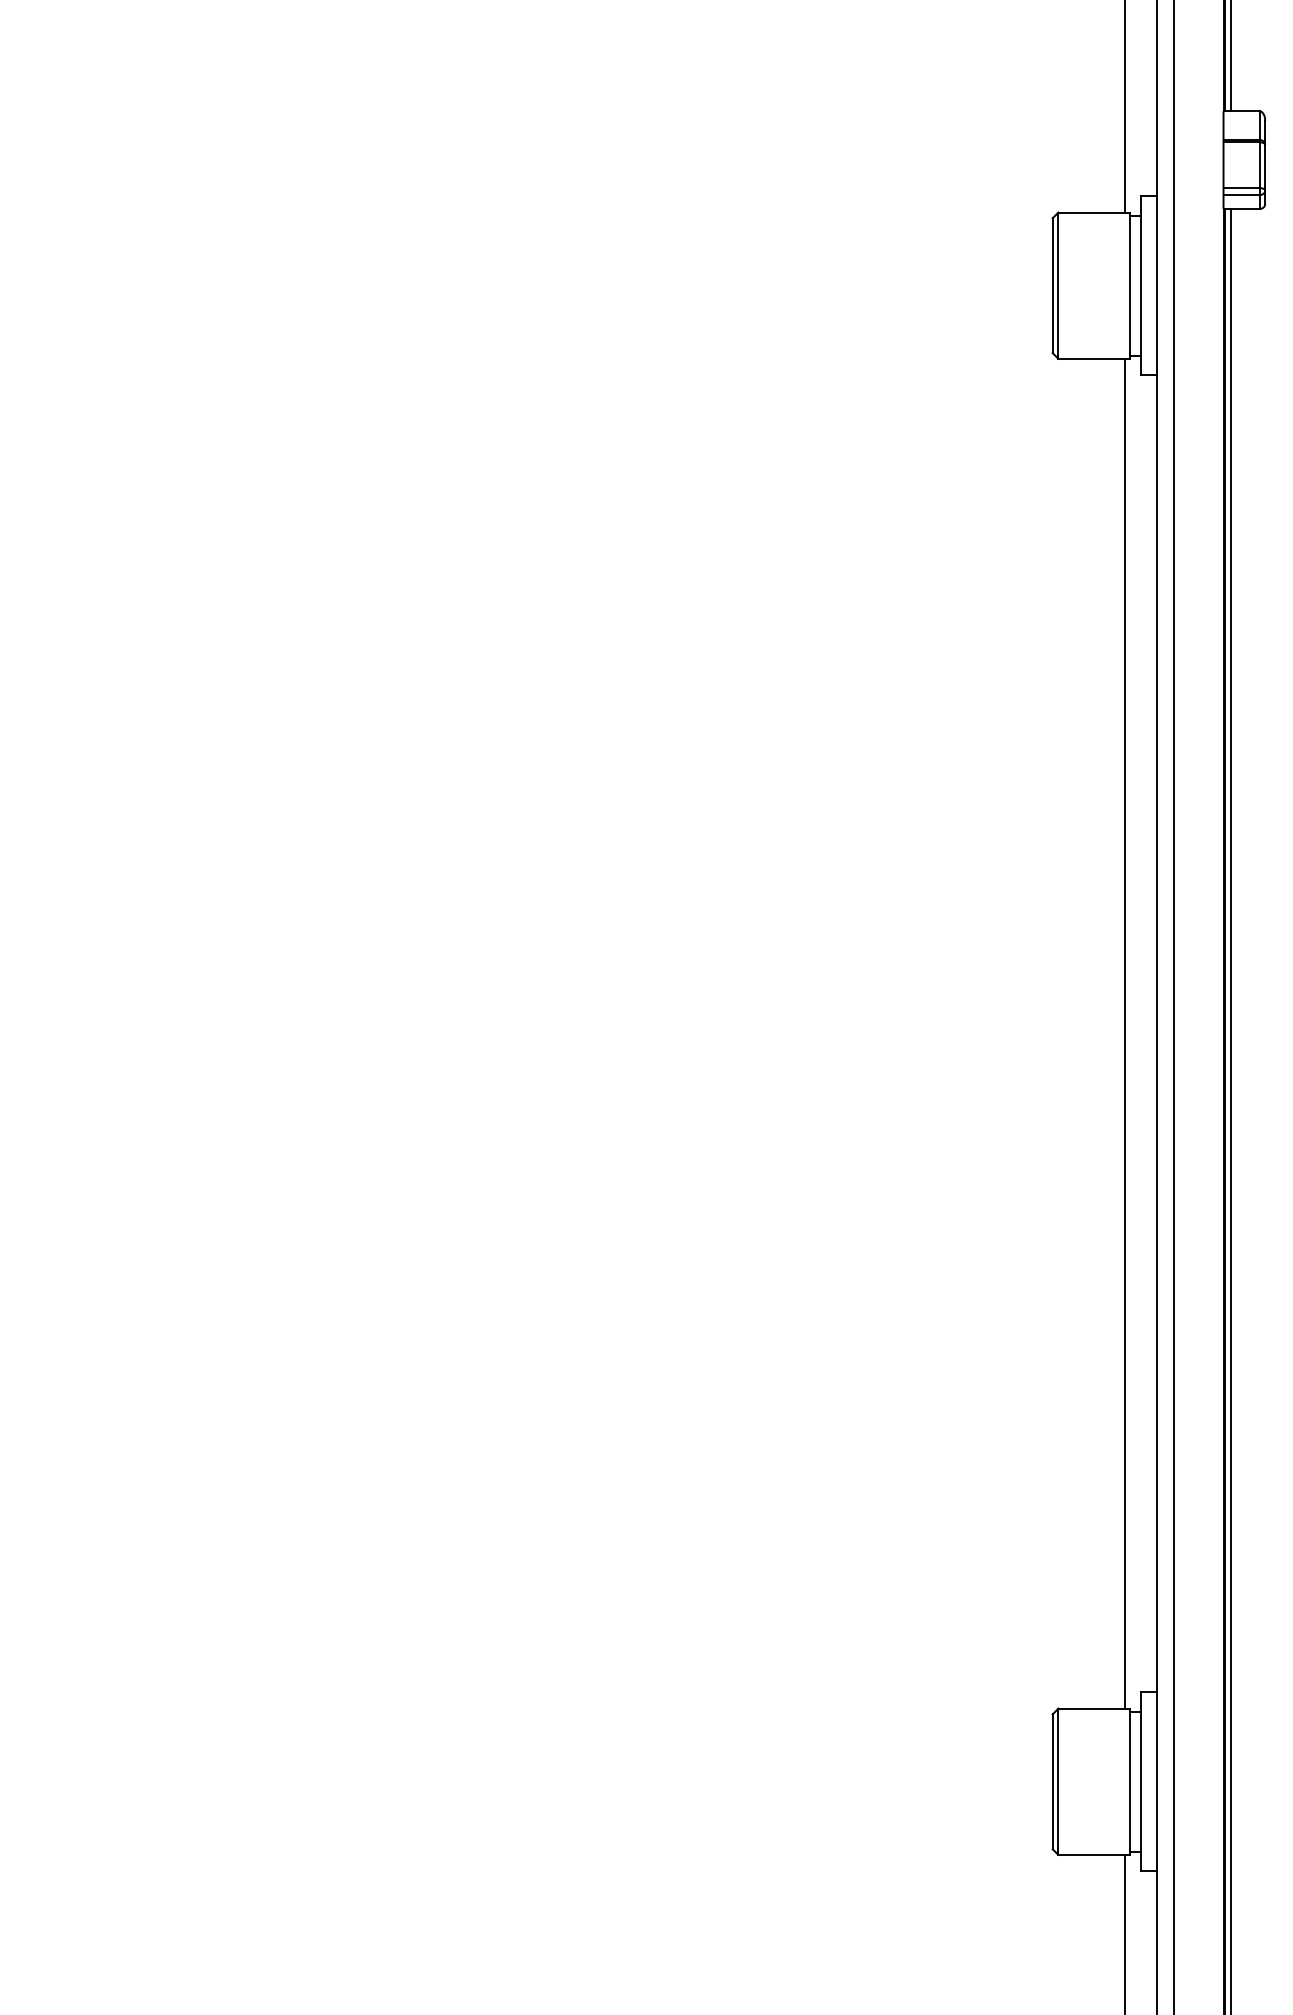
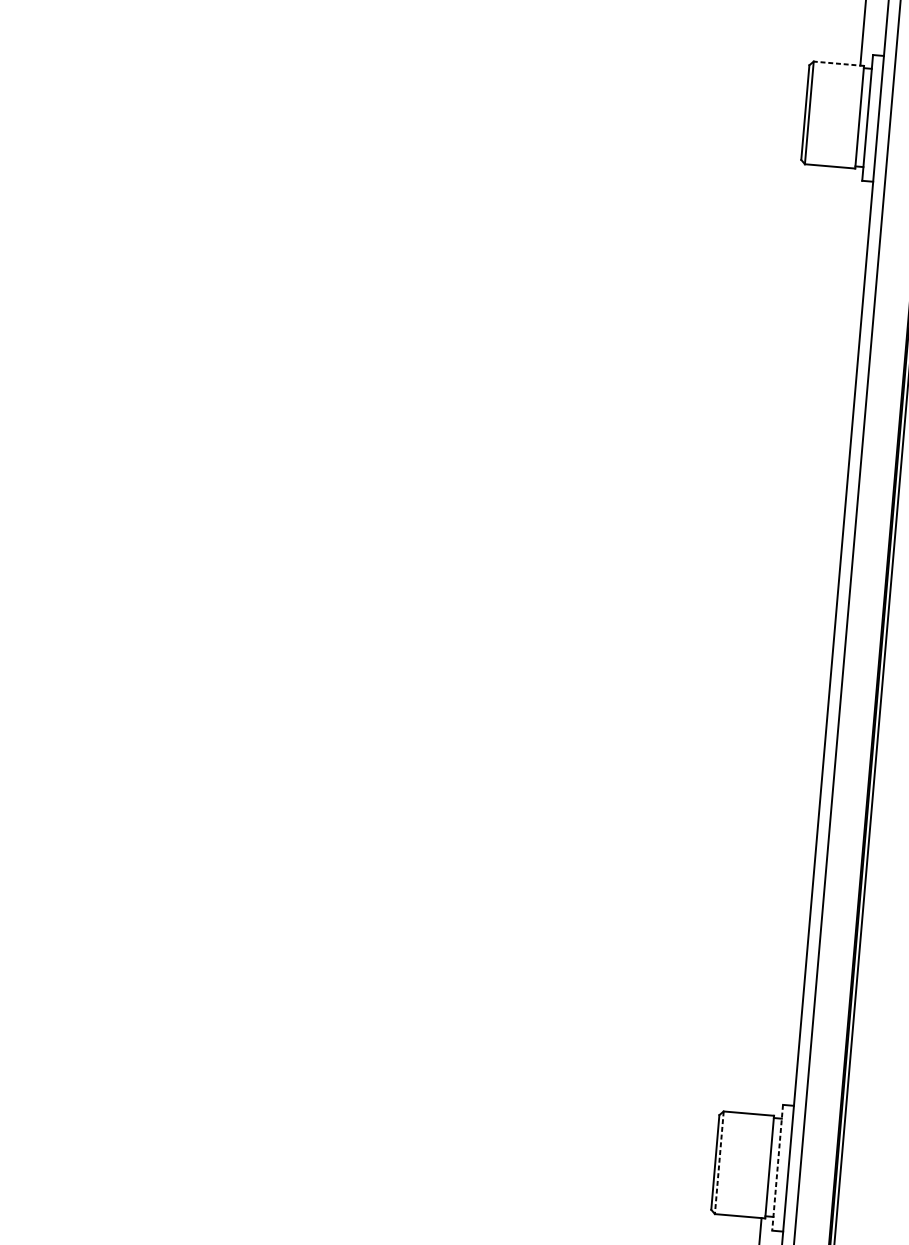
line: (1094, 212) -> (839, 63), solid -> dashed
line: (1124, 1033) -> (810, 641), removed
line: (1141, 1781) -> (777, 1167), solid -> dashed
line: (1058, 1782) -> (719, 1163), solid -> dashed

